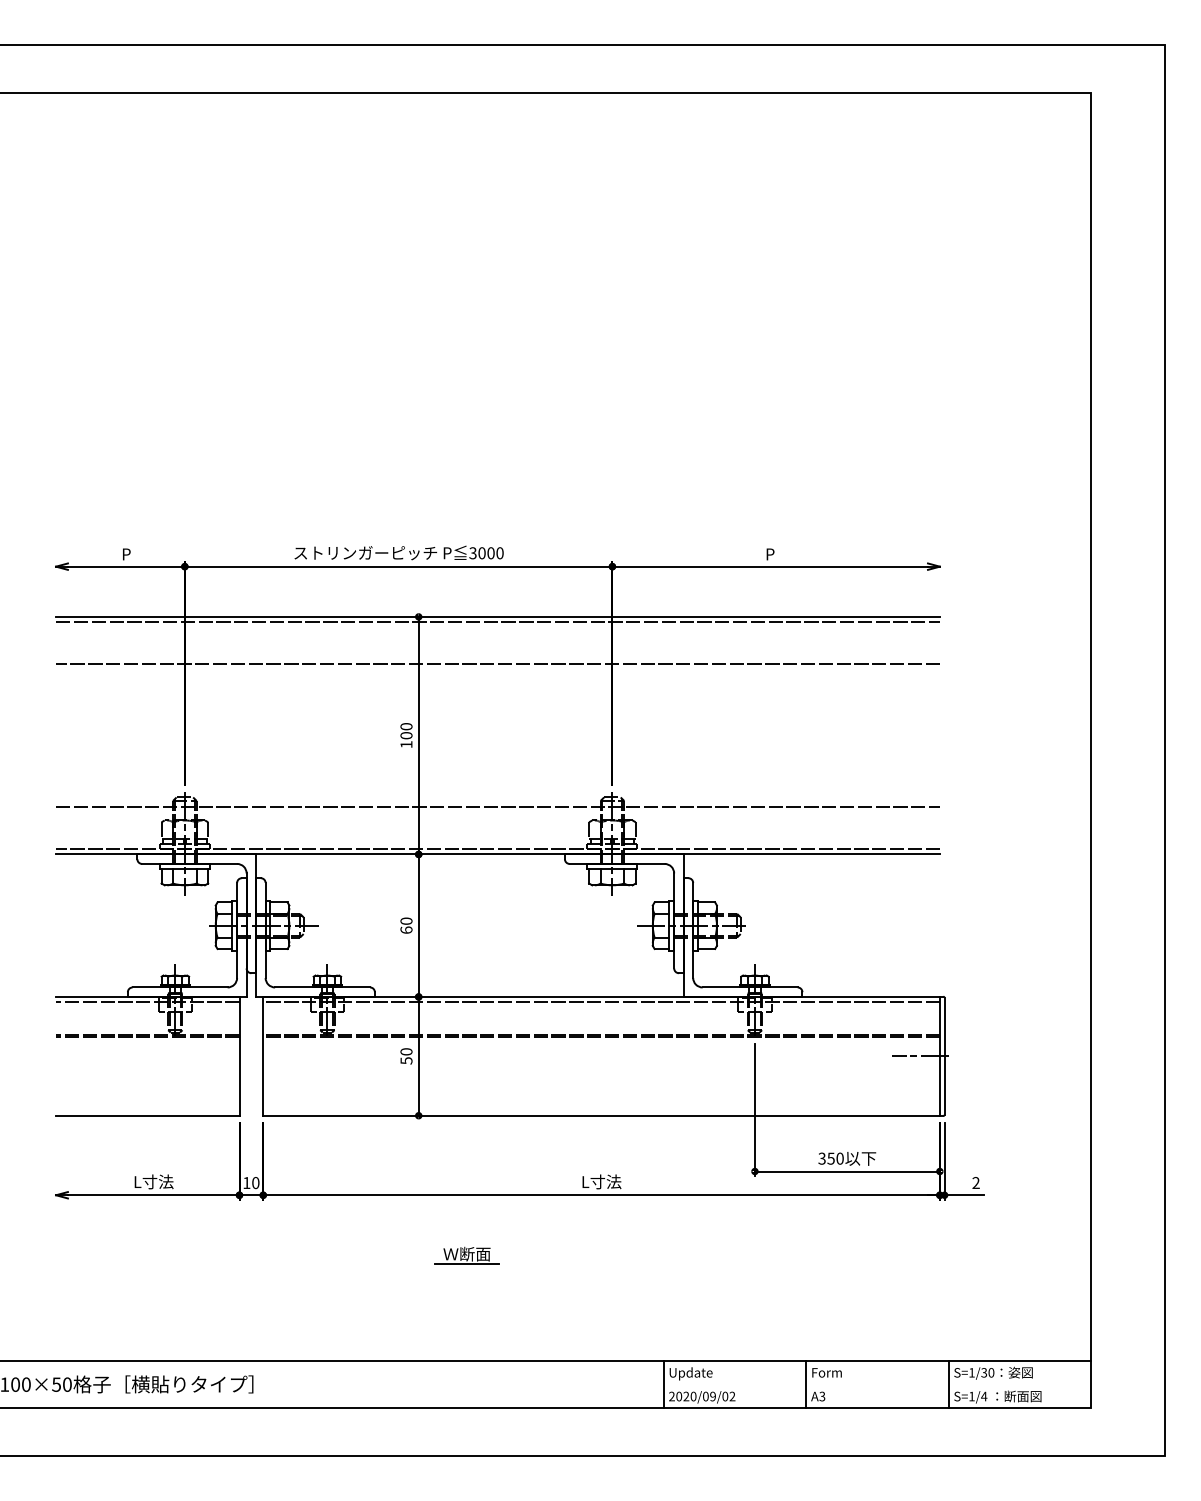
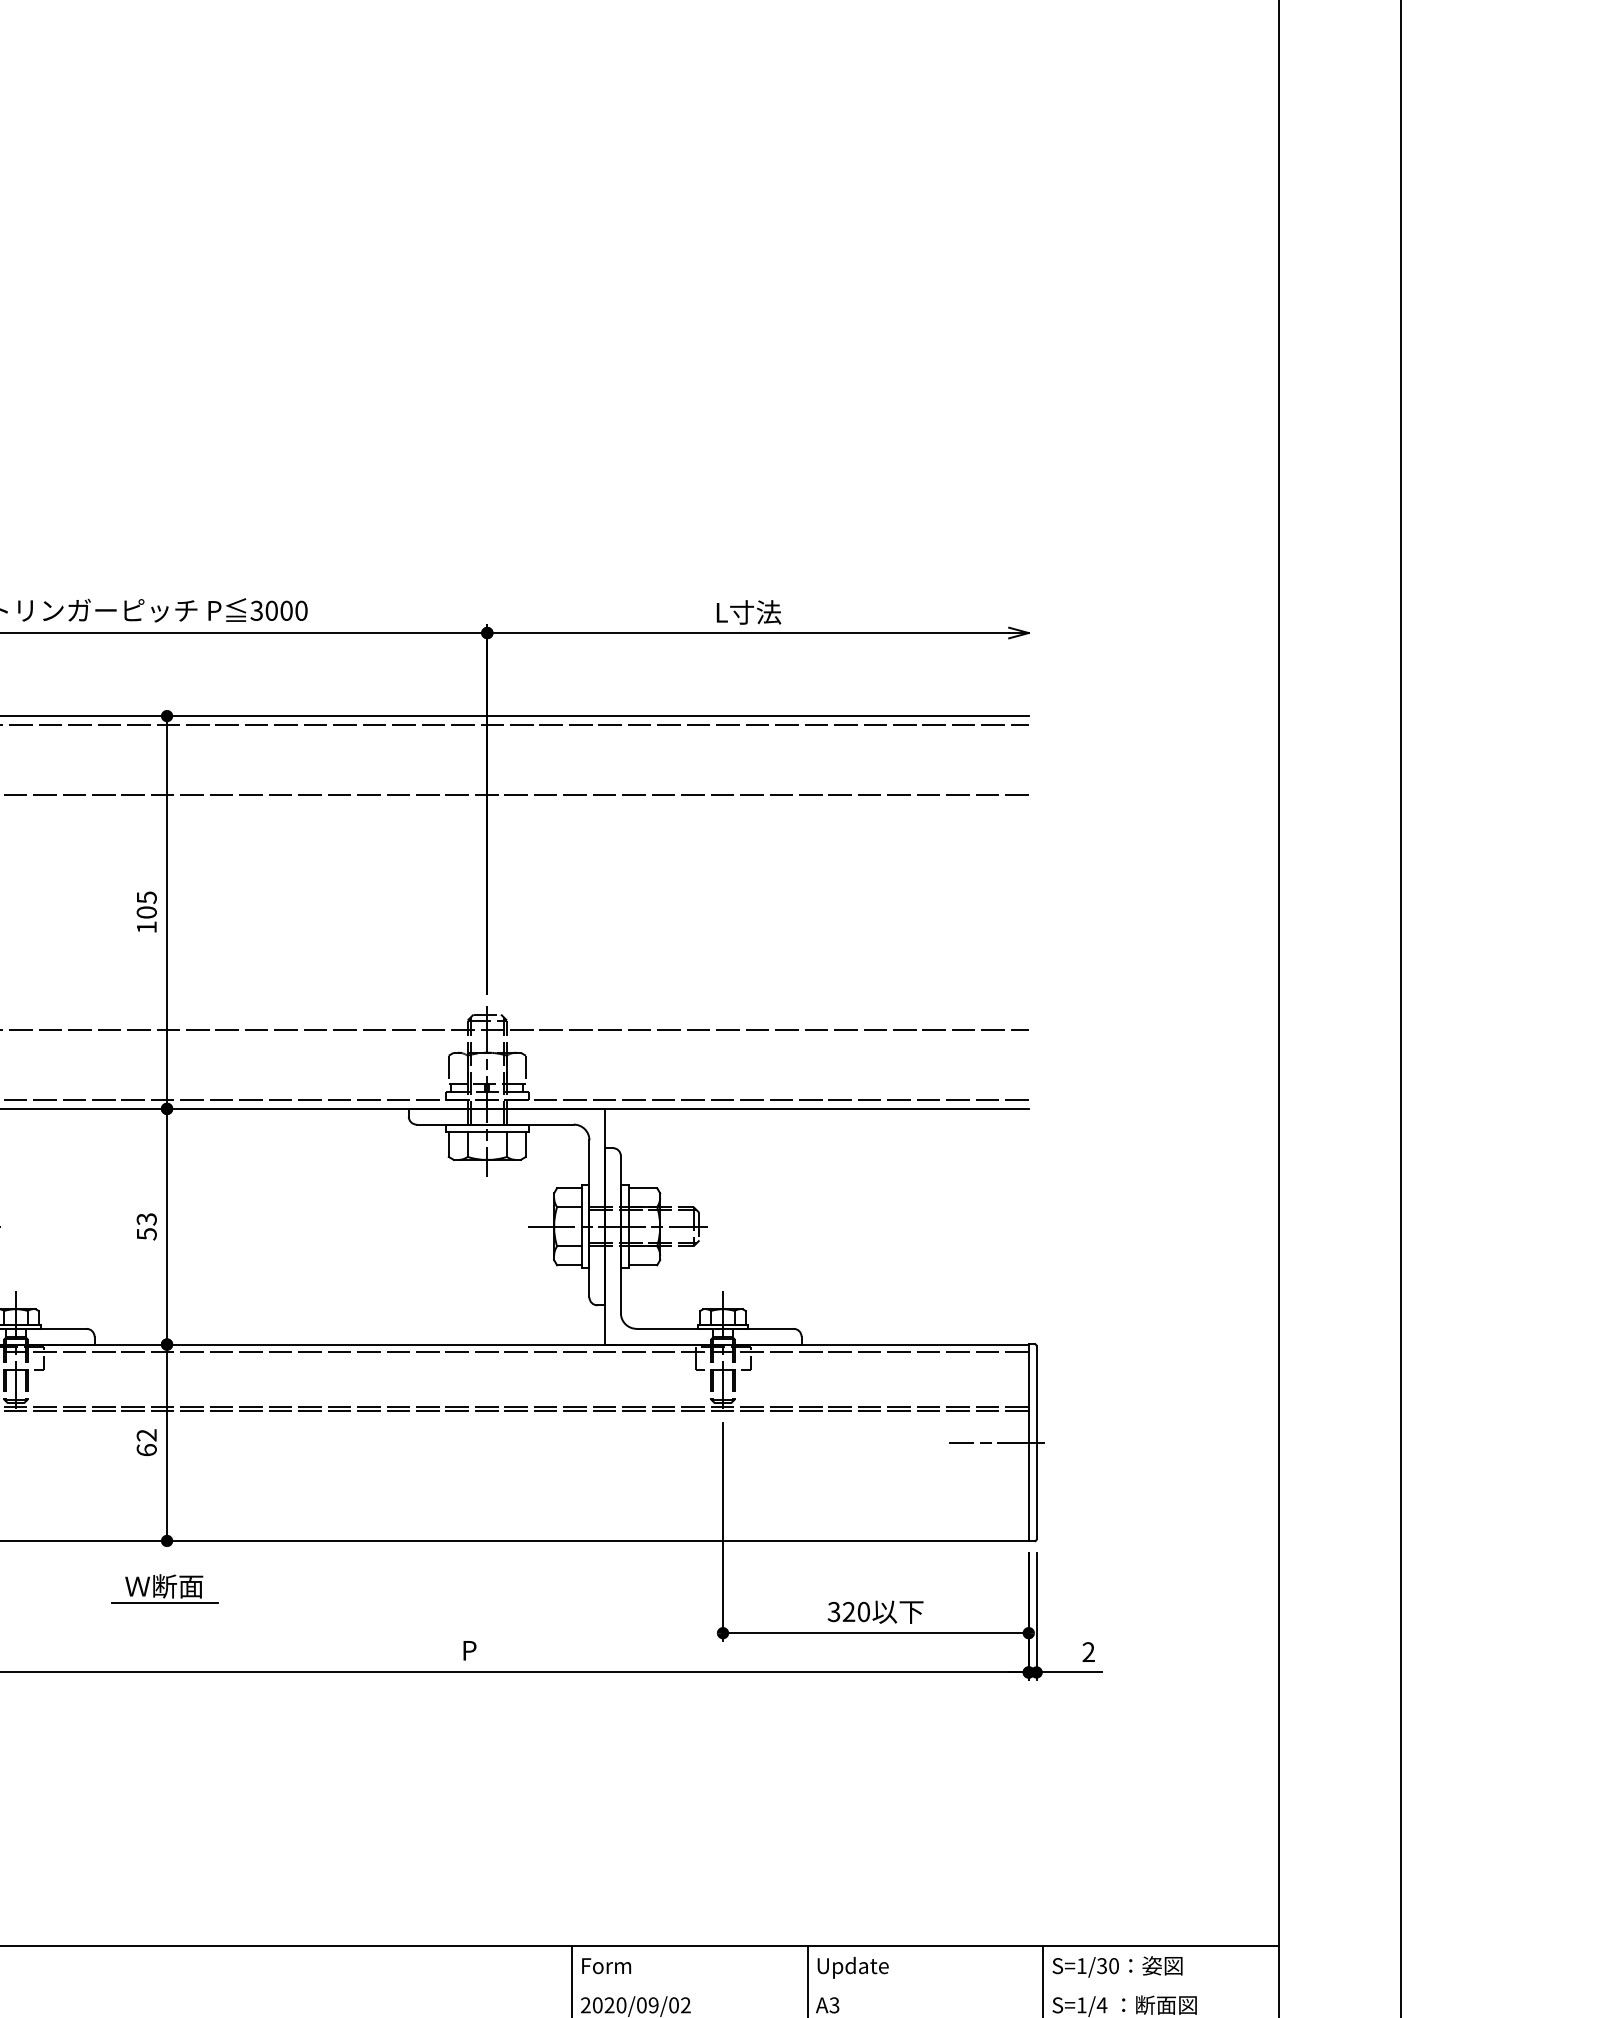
text: (770, 553) -> (748, 611), P -> L寸法
text: (406, 726) -> (146, 897), 100 -> 105
text: (406, 925) -> (146, 1226), 60 -> 53
text: (406, 1056) -> (146, 1443), 50 -> 62
text: (830, 1158) -> (847, 1611), 350 -> 320
text: (601, 1181) -> (469, 1649), L寸法 -> P
part: (466, 1255) -> (163, 1588), moved
text: (690, 1373) -> (616, 1967), Update -> Form
text: (833, 1373) -> (852, 1967), Form -> Update

